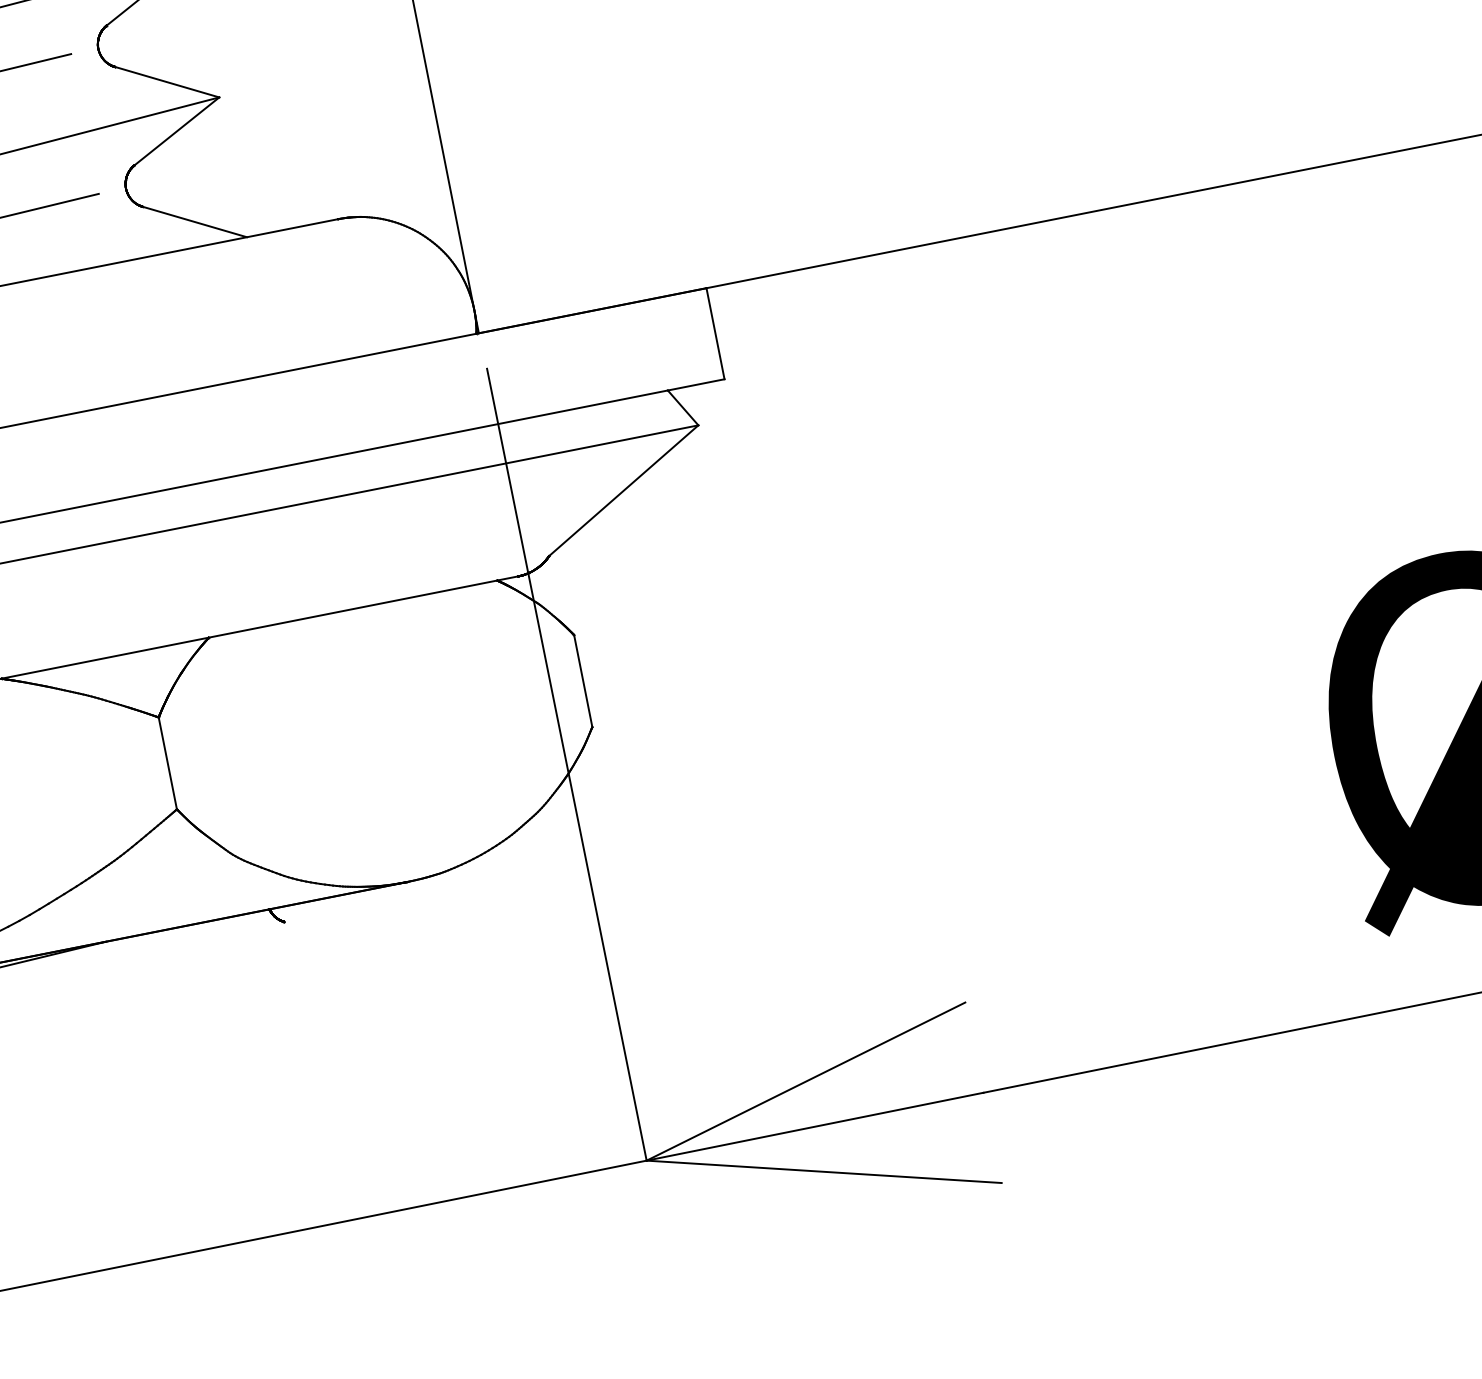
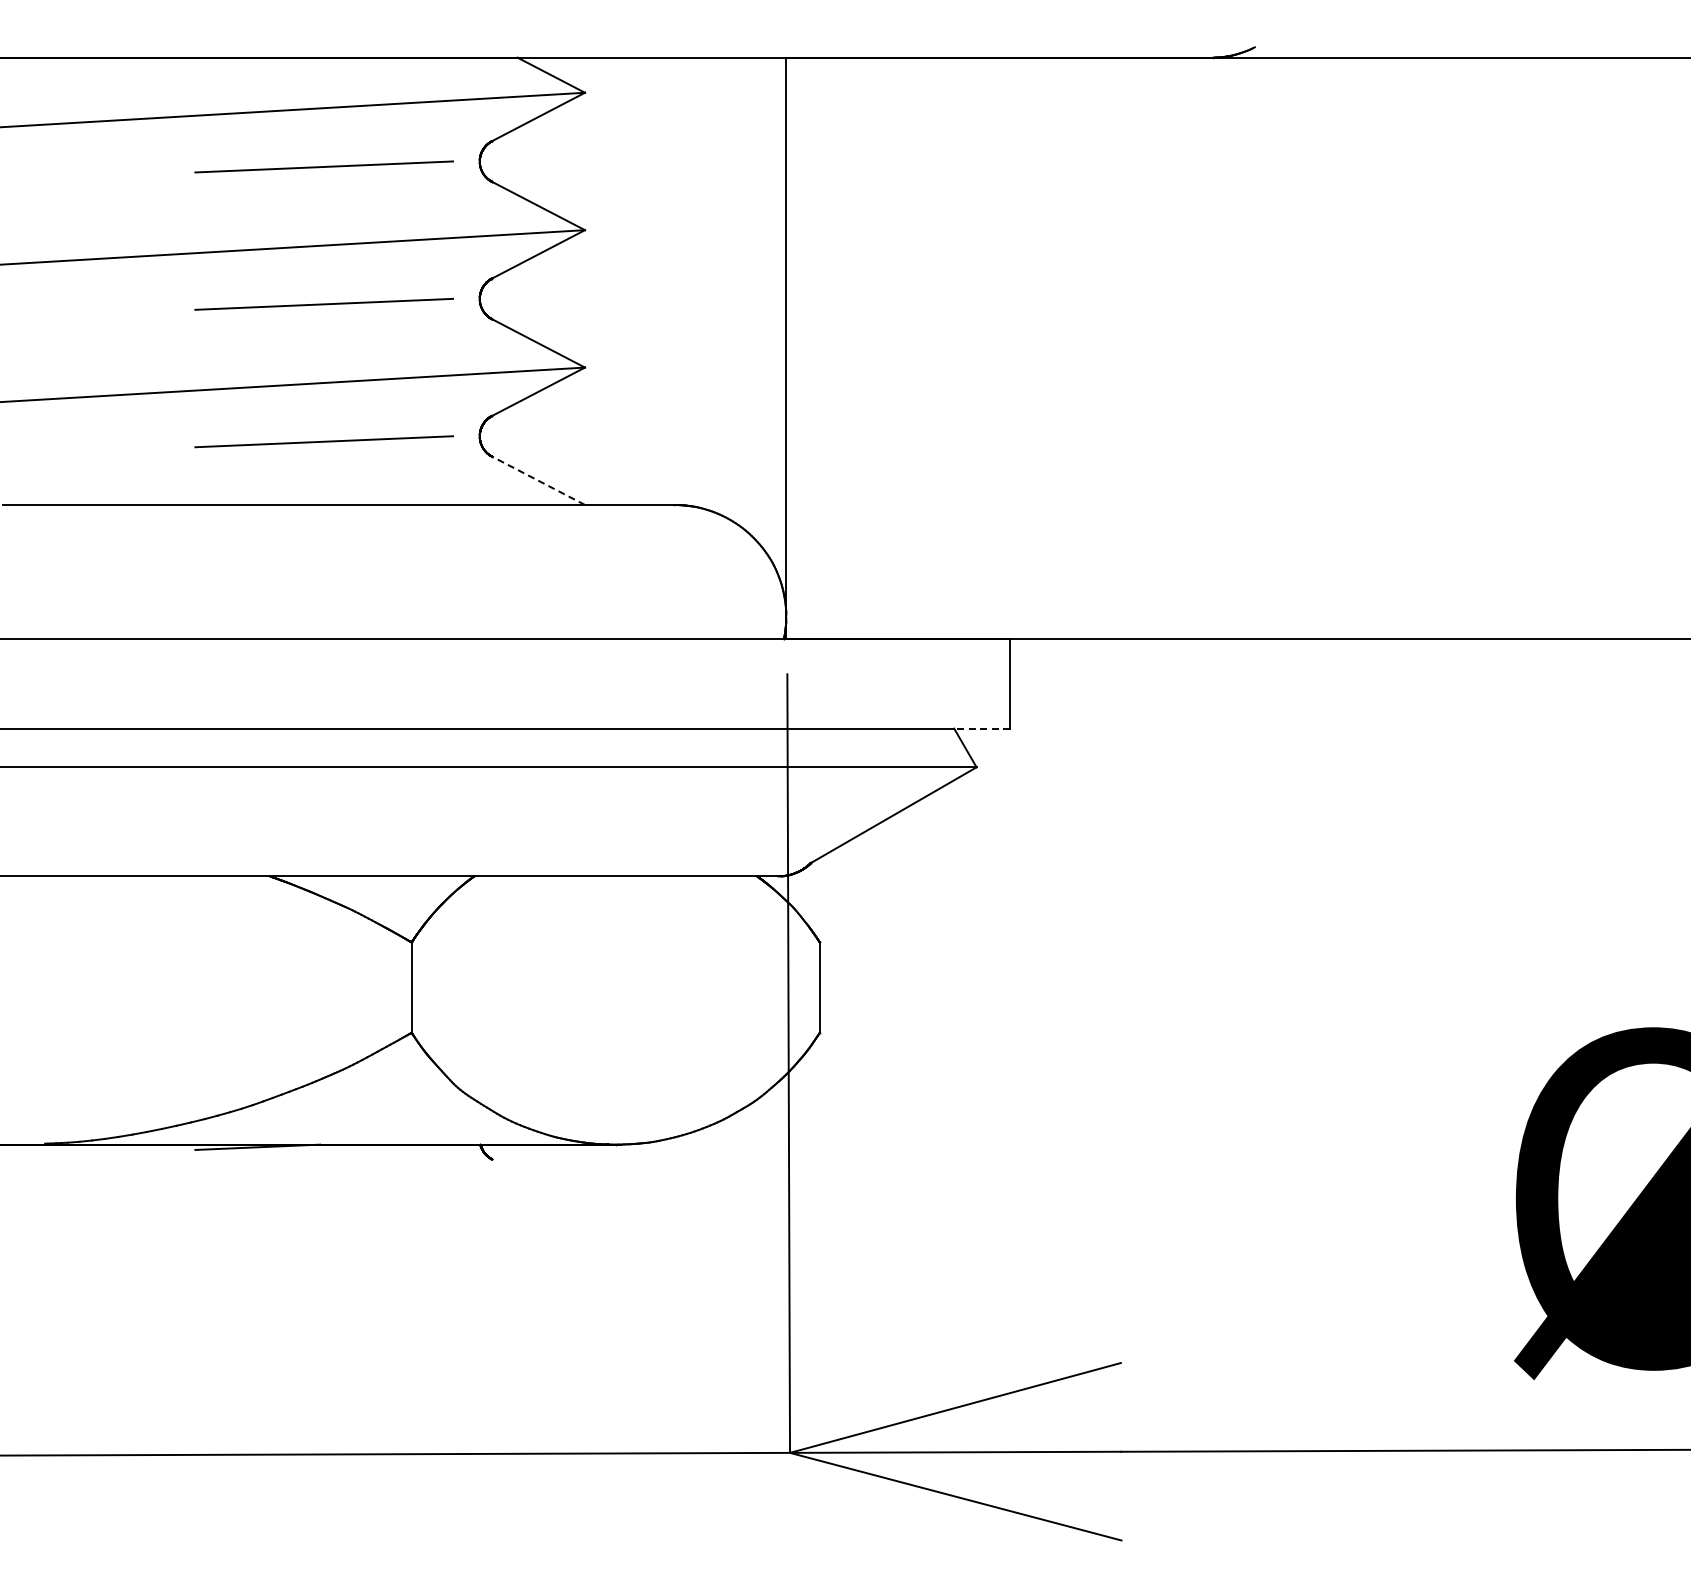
line: (194, 221) -> (538, 480), solid -> dashed
line: (696, 384) -> (982, 728), solid -> dashed

